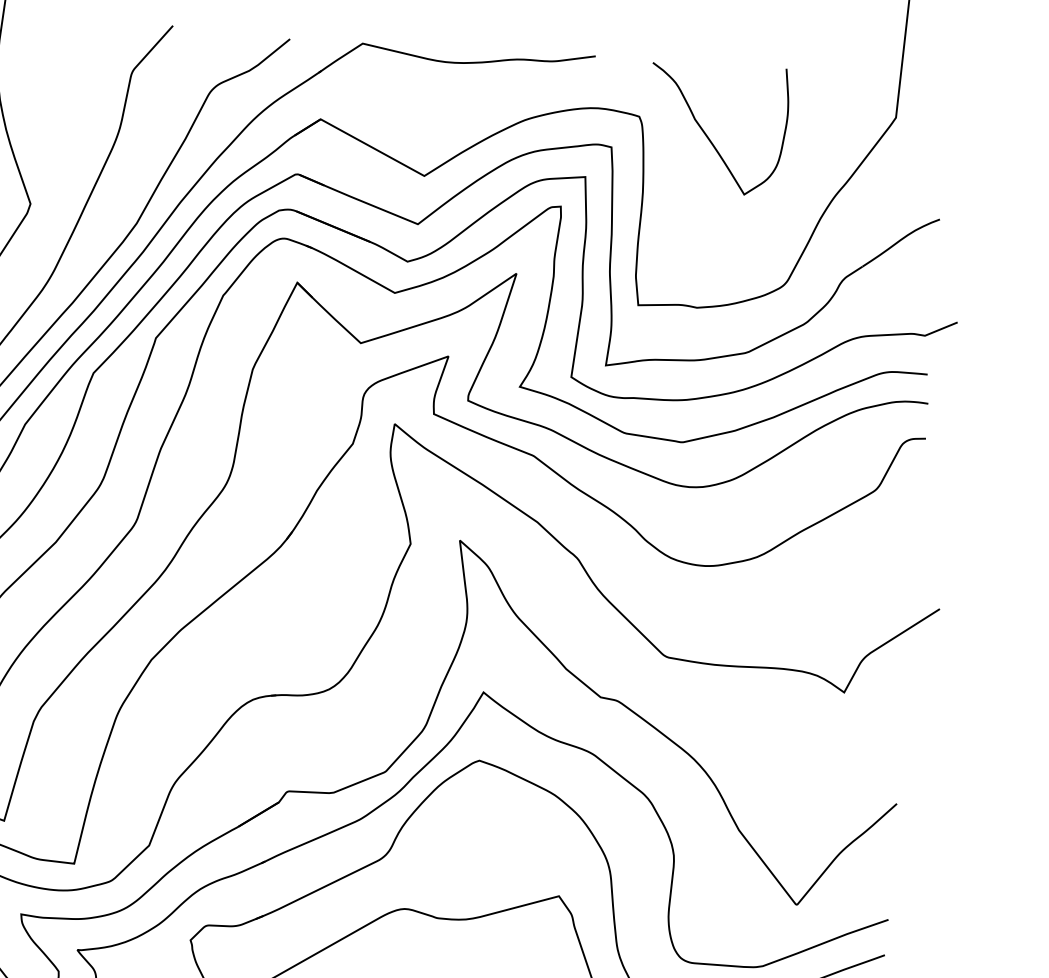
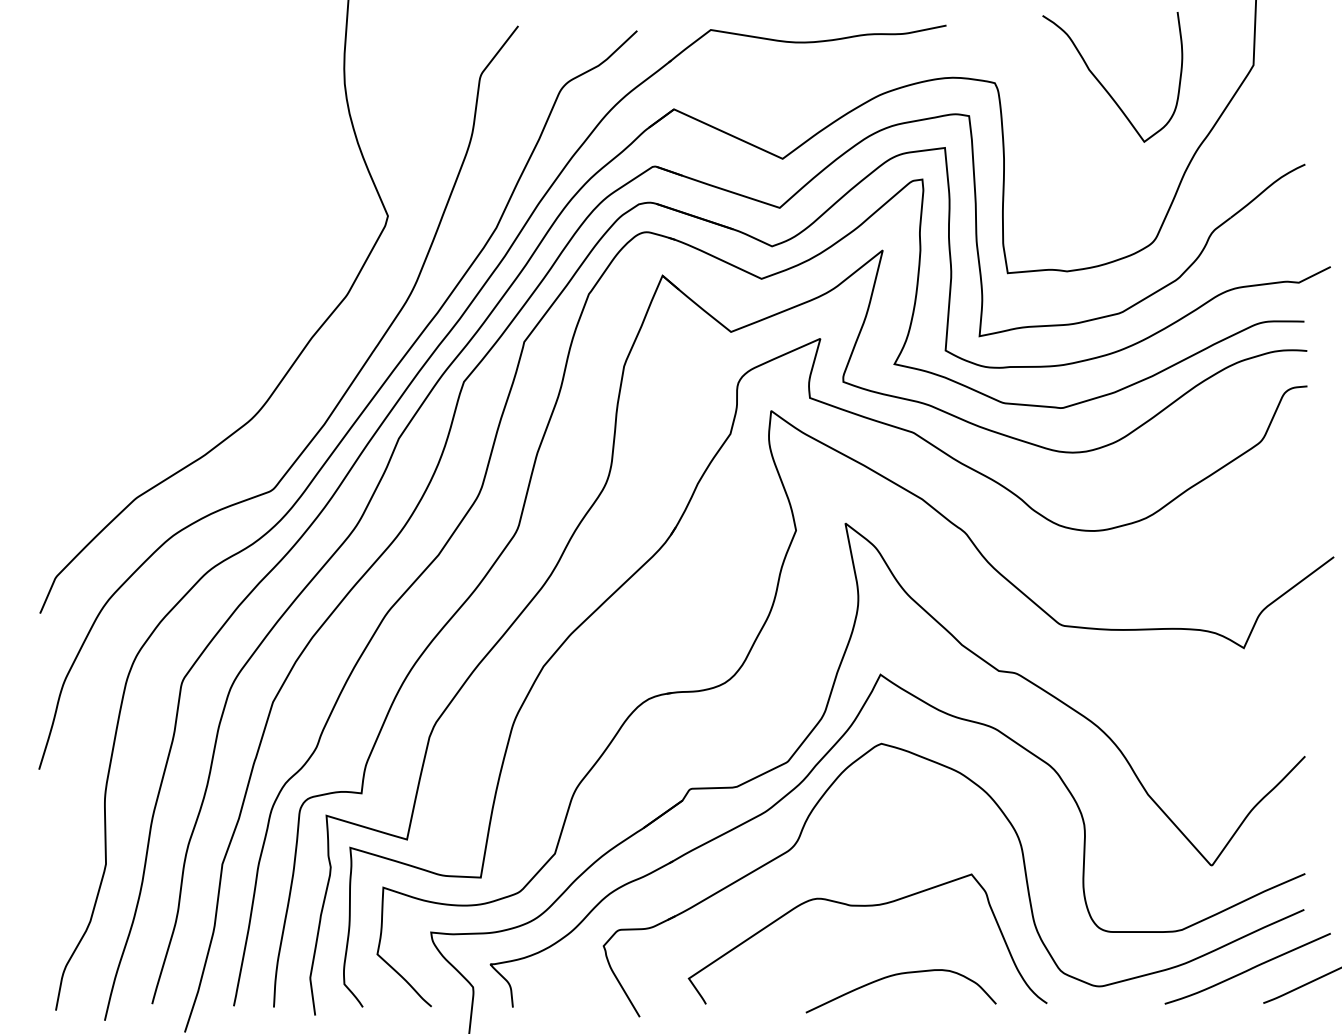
curve: (708, 135) -> (1103, 85), moved

